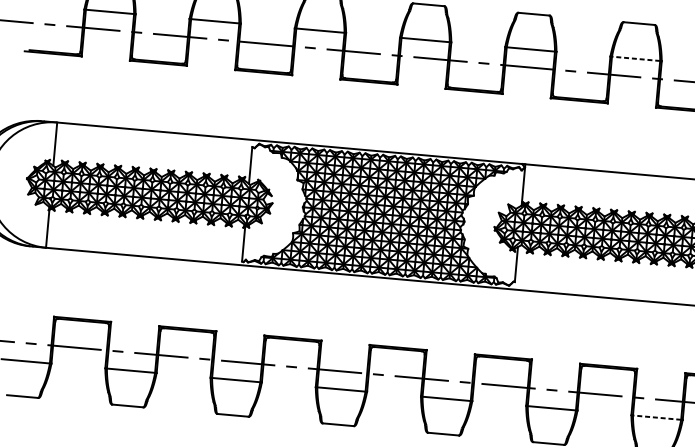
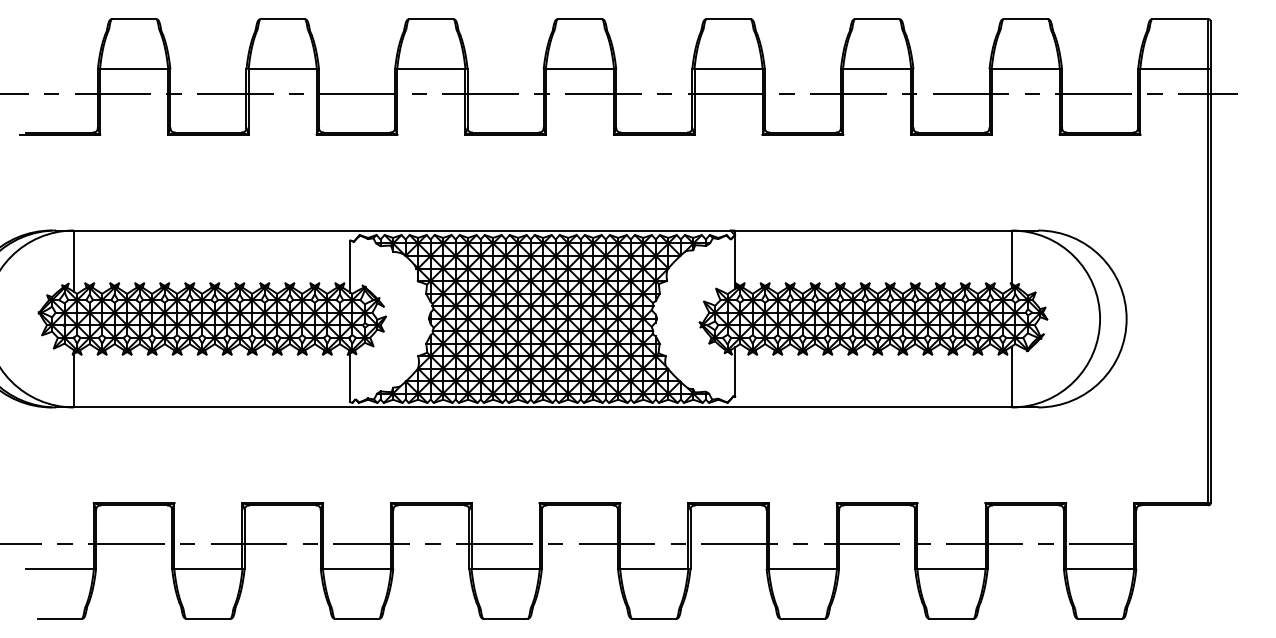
line: (635, 58) -> (876, 68), dashed -> solid
line: (656, 417) -> (950, 569), dashed -> solid

